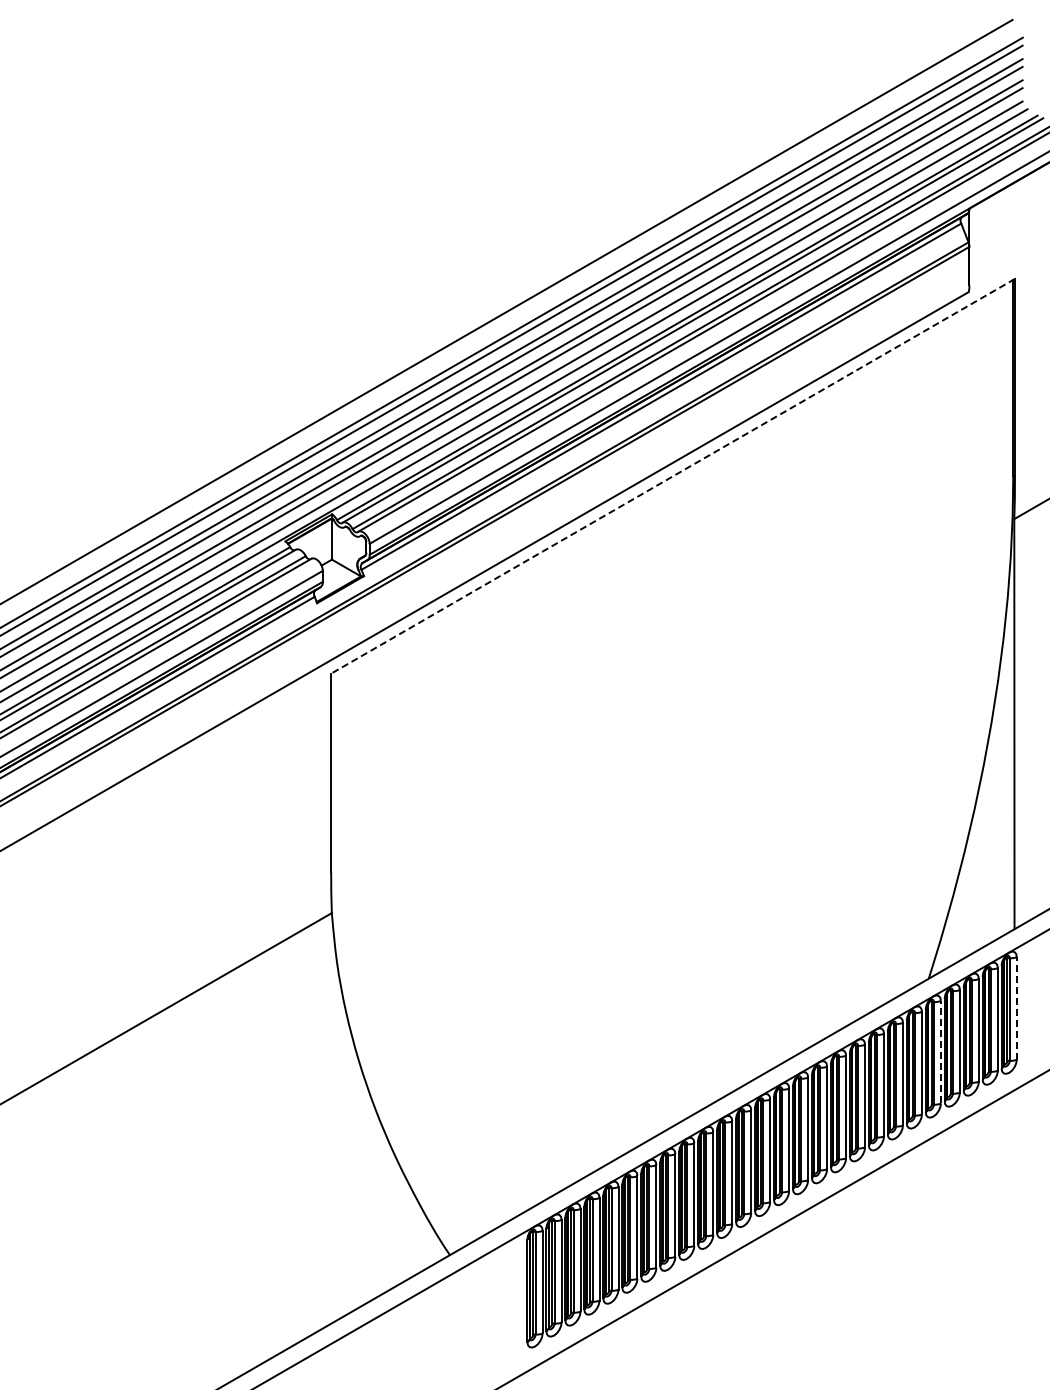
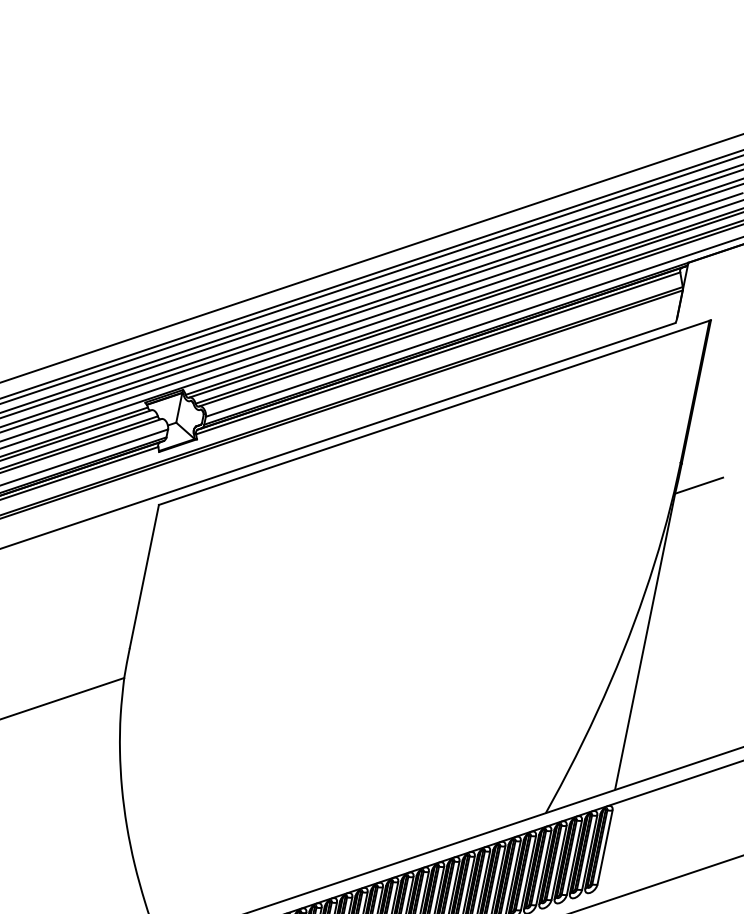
line: (673, 476) -> (435, 412), dashed -> solid
line: (1016, 1007) -> (604, 846), dashed -> solid
line: (940, 1051) -> (543, 867), dashed -> solid

